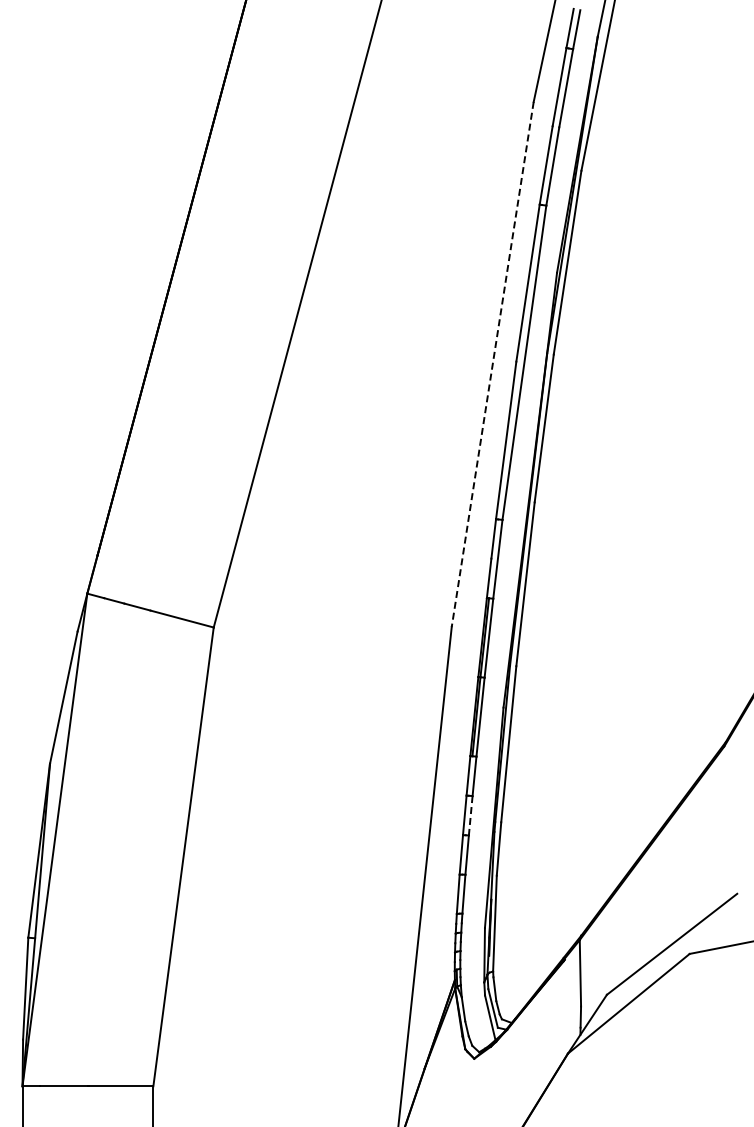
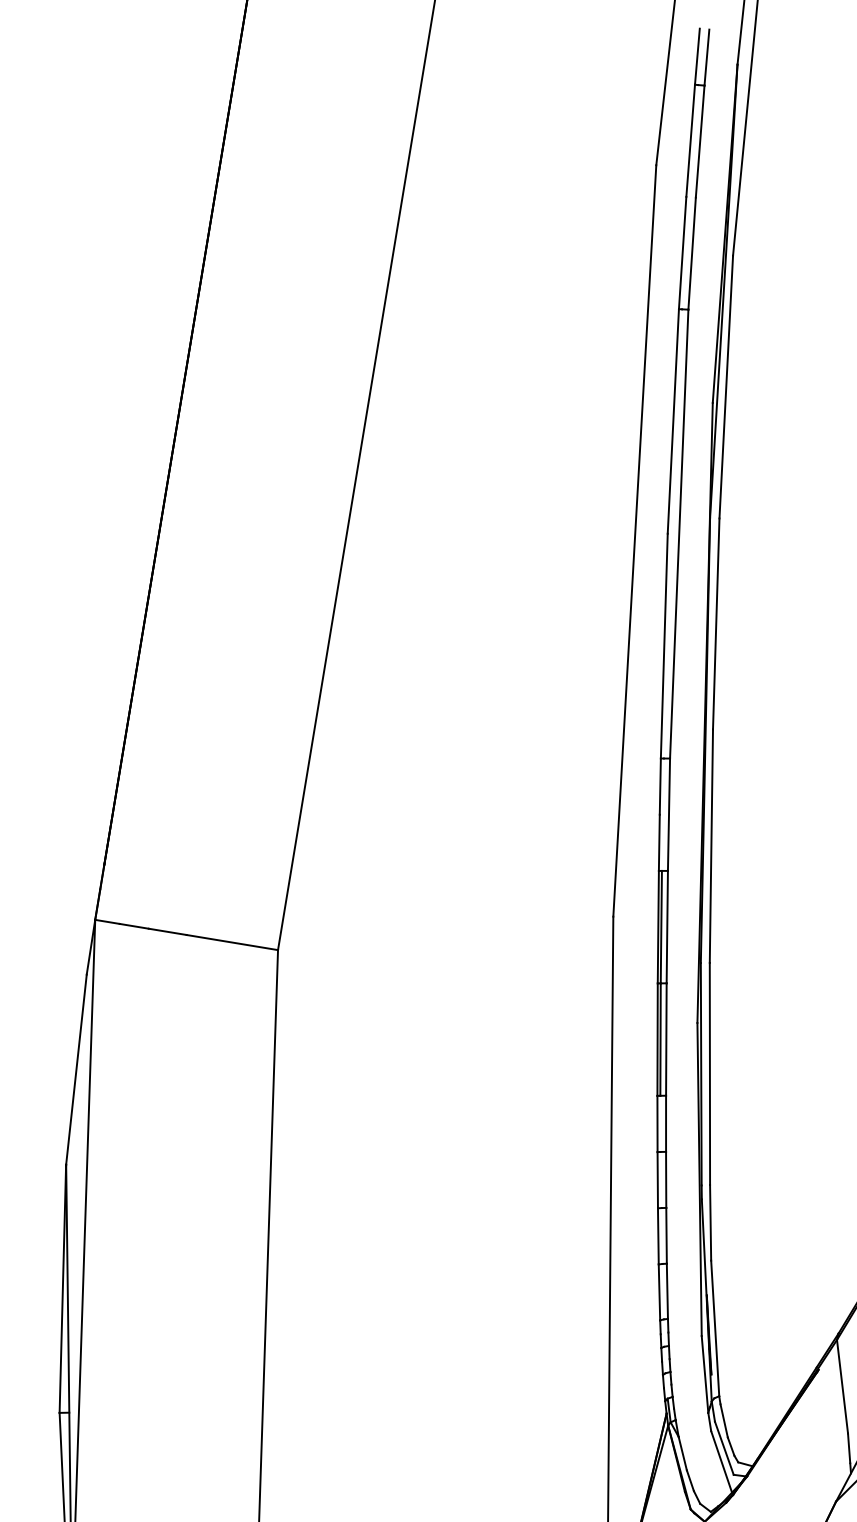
line: (492, 364) -> (634, 540), dashed -> solid
line: (470, 815) -> (665, 1179), dashed -> solid

